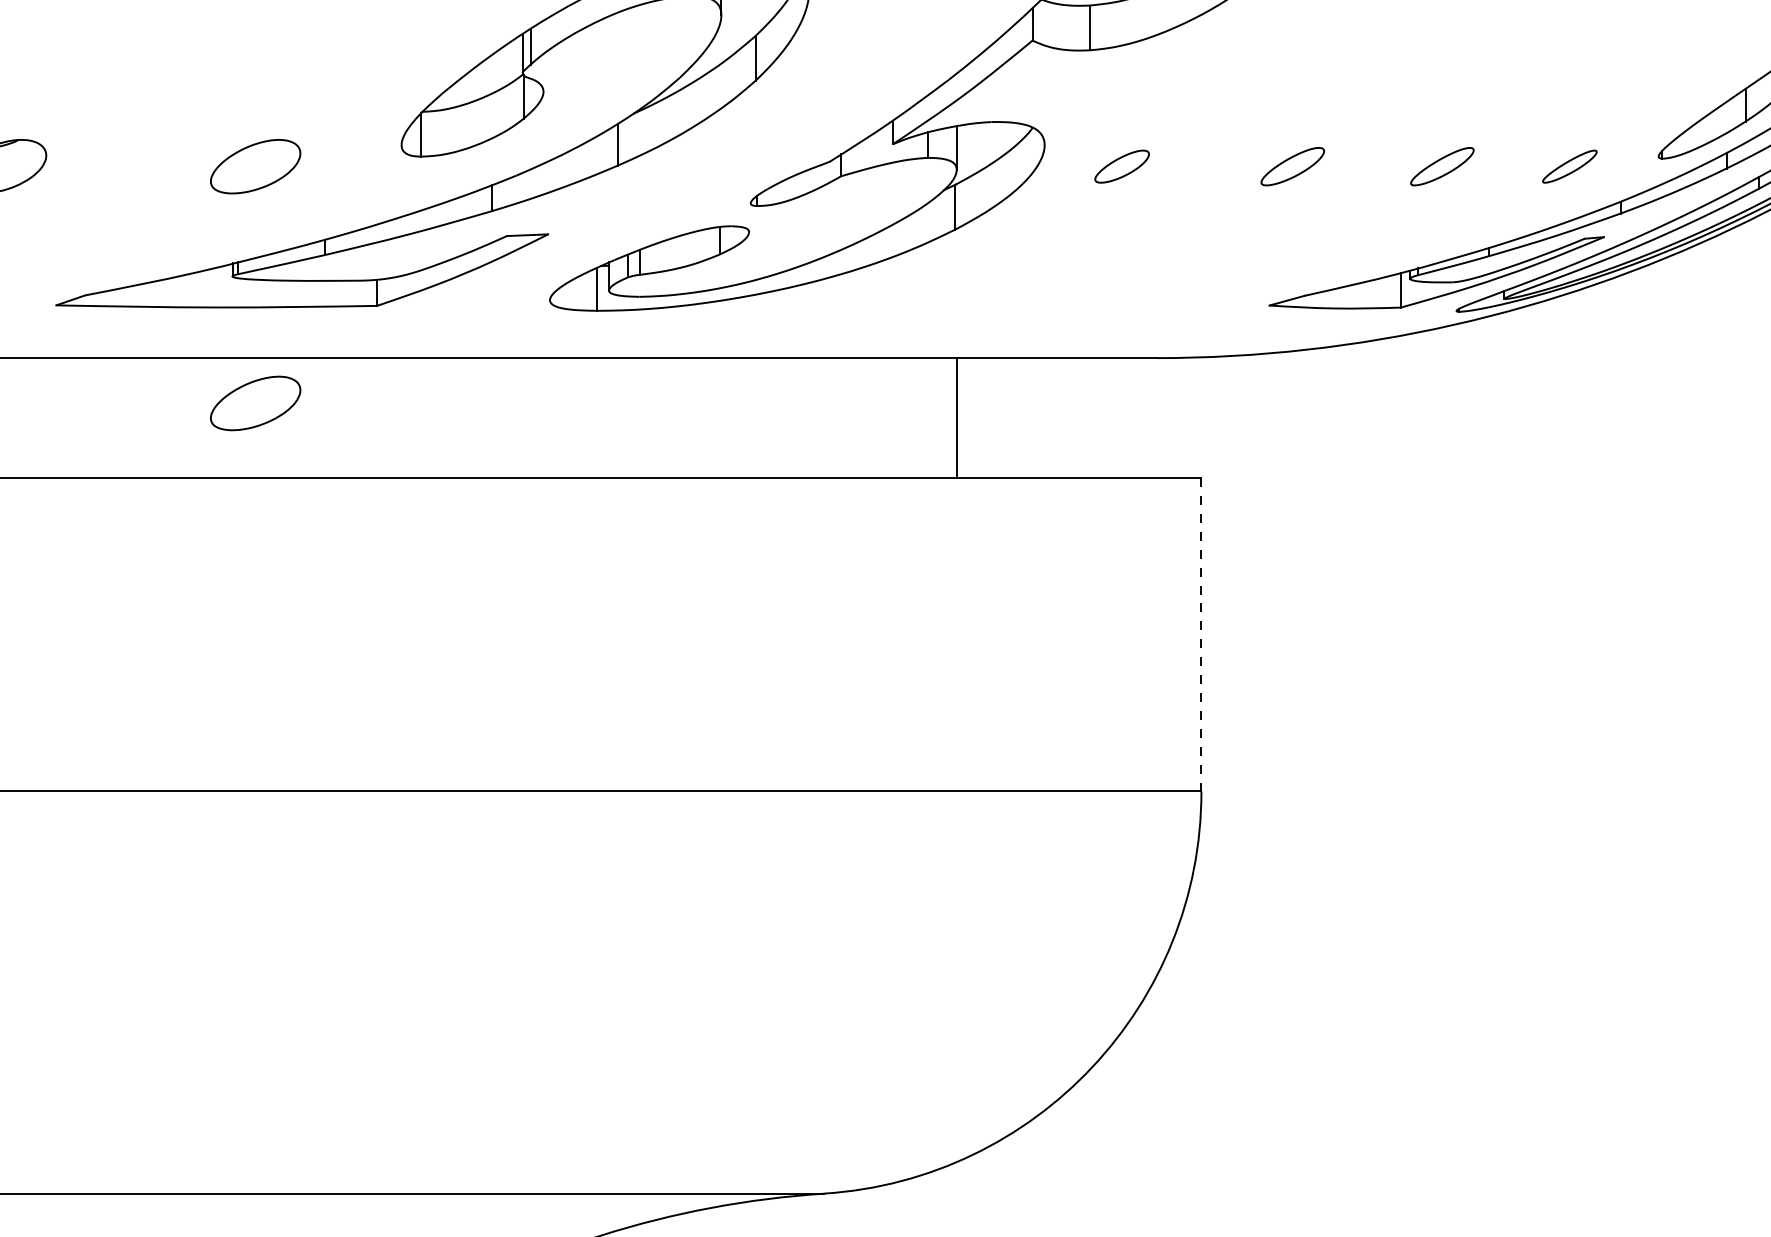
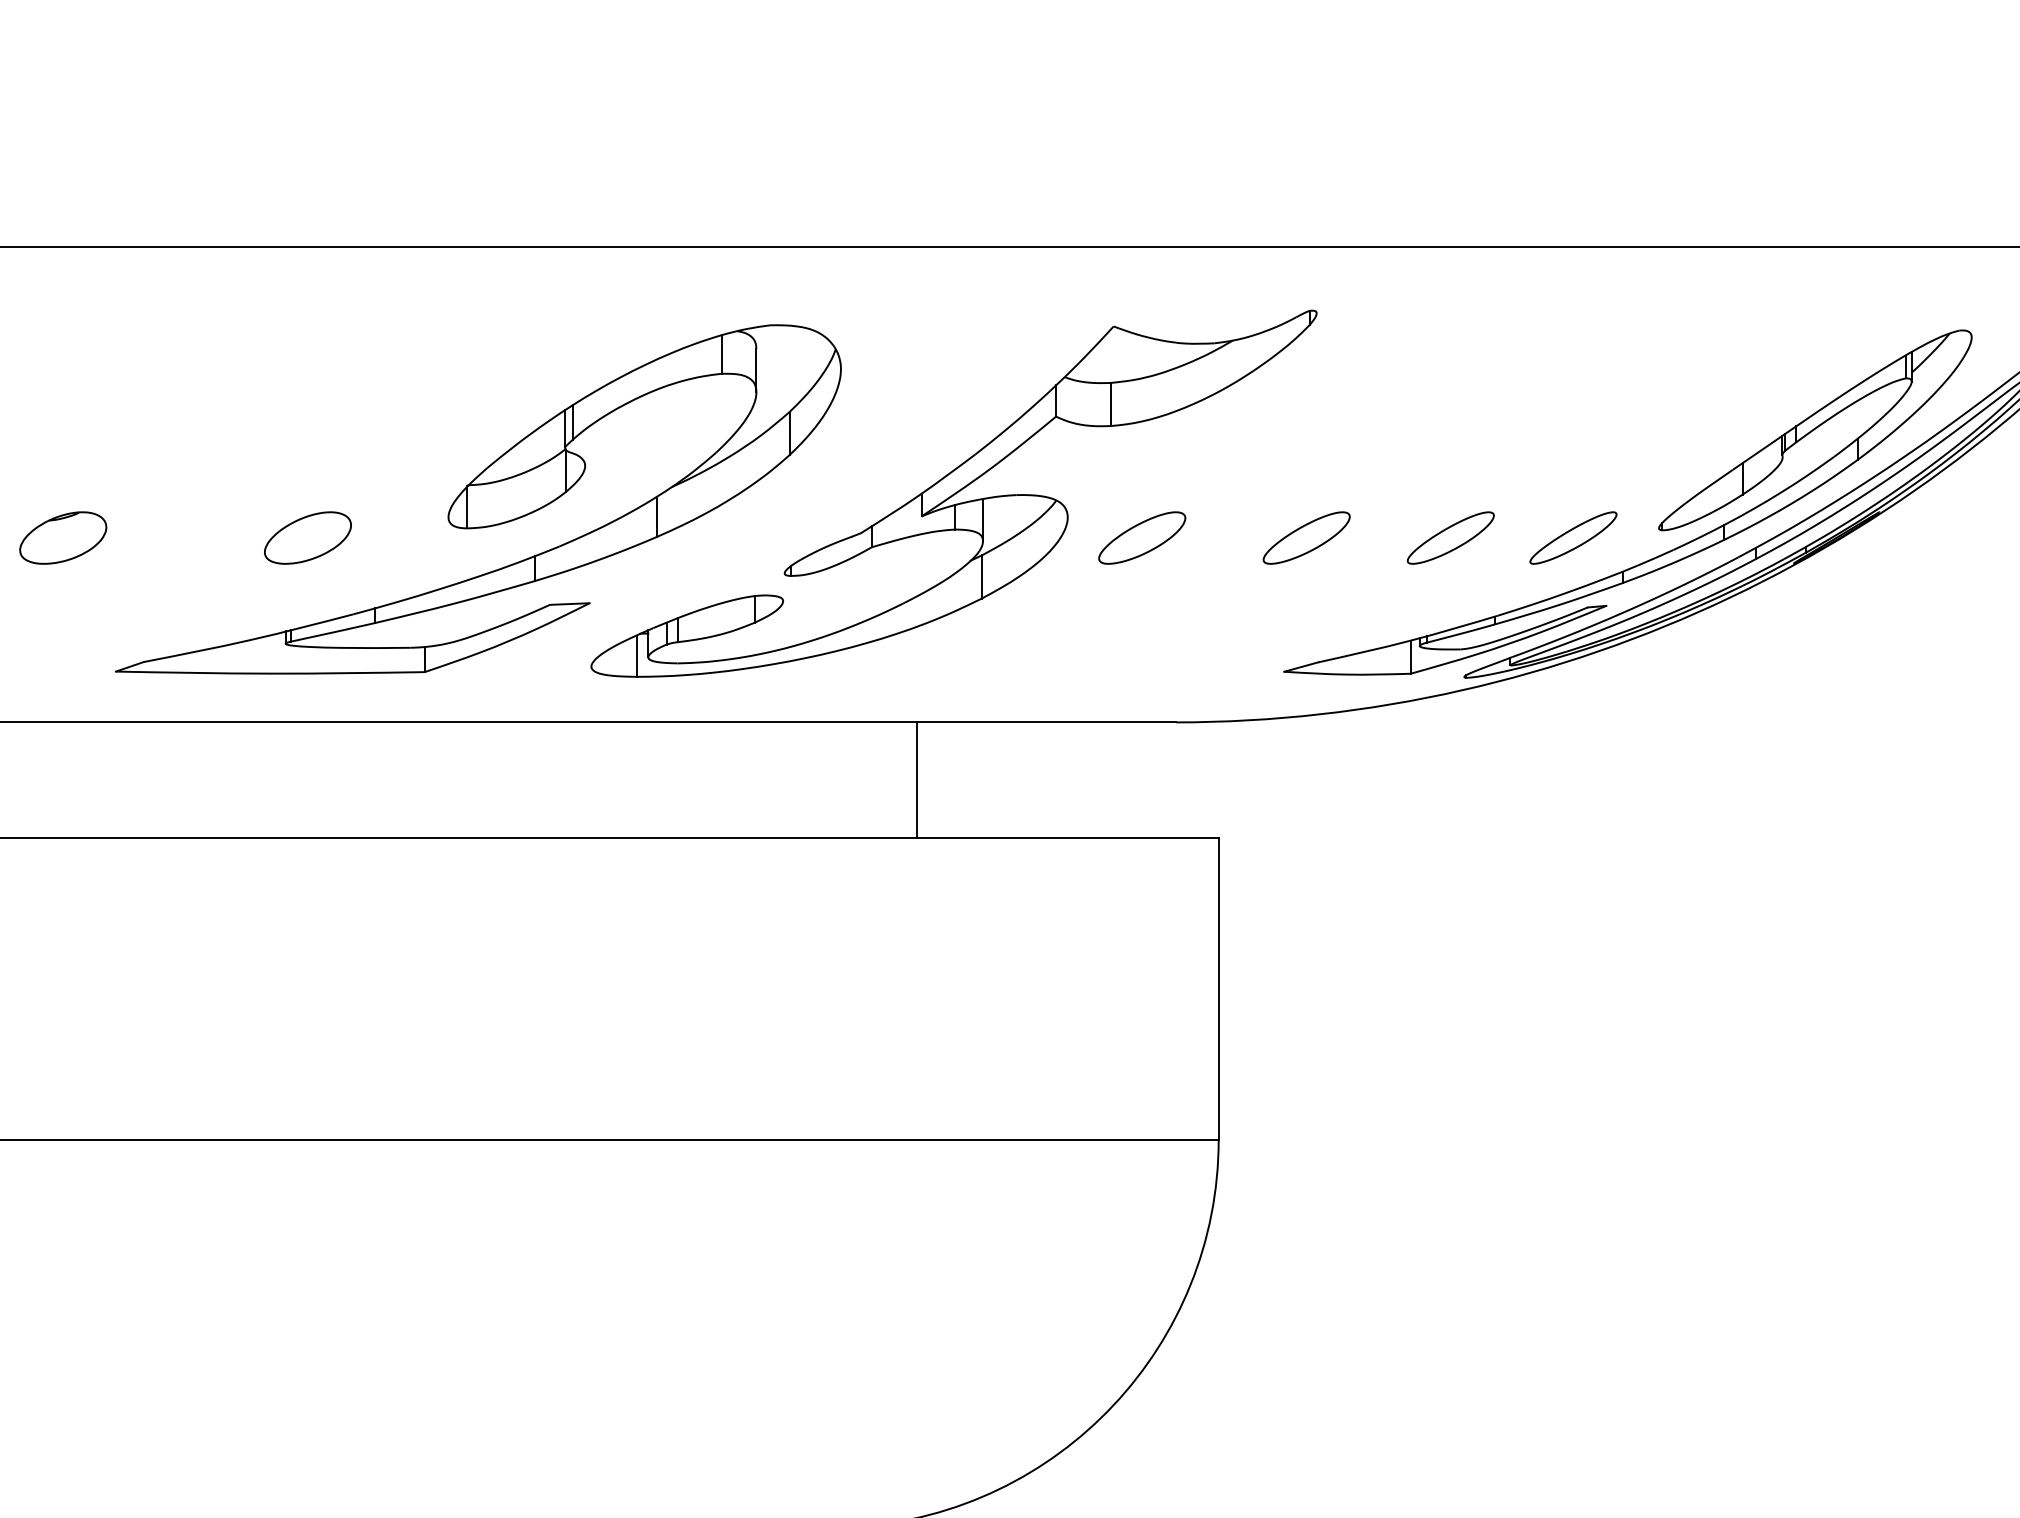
part: (1122, 166) -> (1142, 537), size x1.67
part: (1292, 166) -> (1306, 537), size x1.43
part: (1442, 166) -> (1450, 537), size x1.43
part: (1569, 166) -> (1573, 537), size x1.67
part: (255, 402) -> (307, 765), removed
line: (956, 417) -> (916, 779), moved
line: (1201, 634) -> (1218, 988), dashed -> solid

